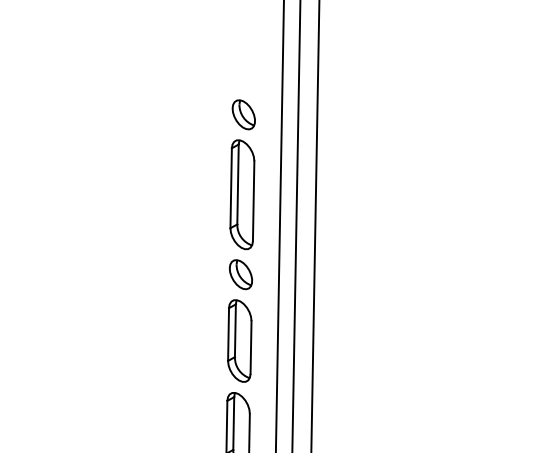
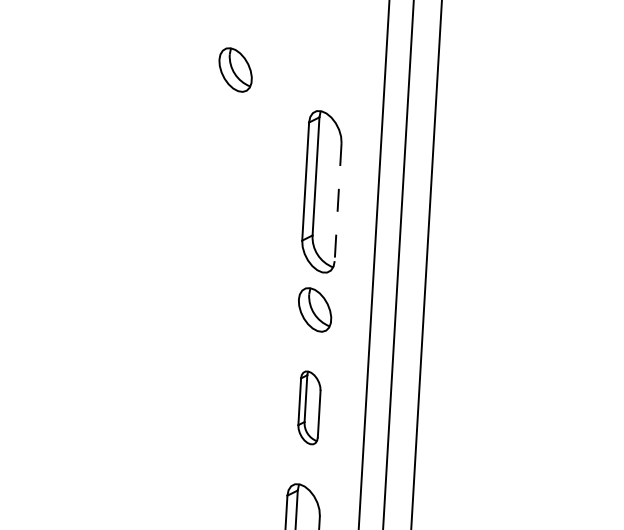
part: (243, 114) -> (235, 69), moved
line: (253, 201) -> (337, 202), solid -> dashed
part: (239, 340) -> (308, 407), size x0.6

